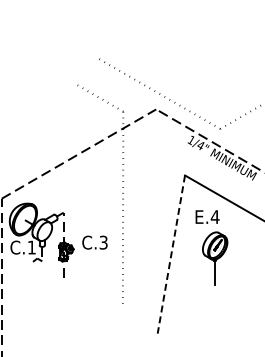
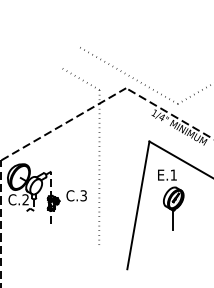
text: (214, 216) -> (173, 174), E.4 -> E.1
text: (31, 247) -> (25, 199), C.1 -> C.2
line: (171, 255) -> (138, 206), dashed -> solid

